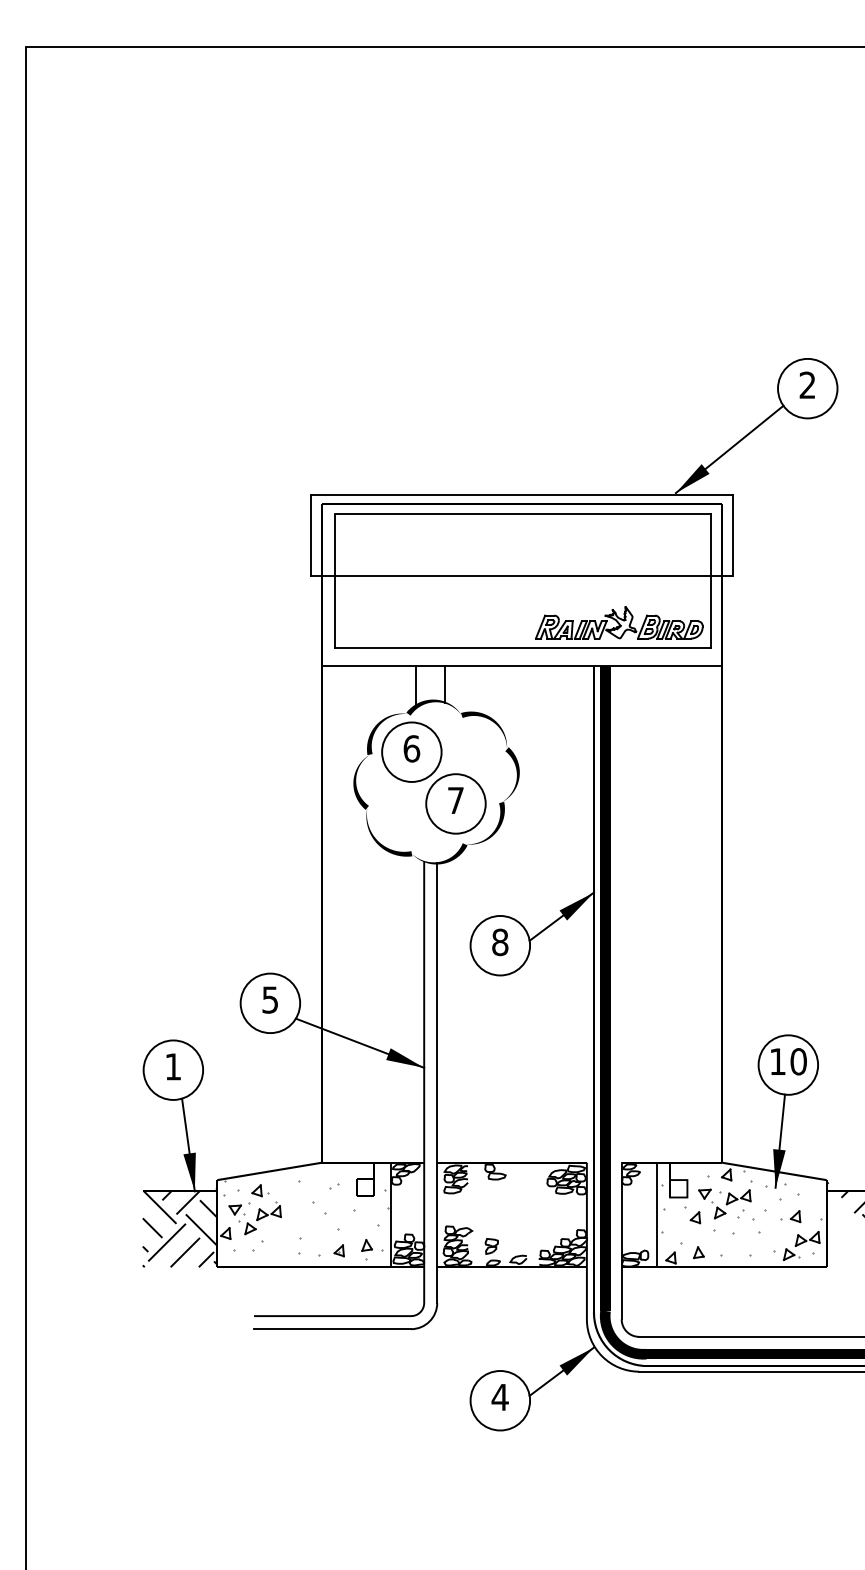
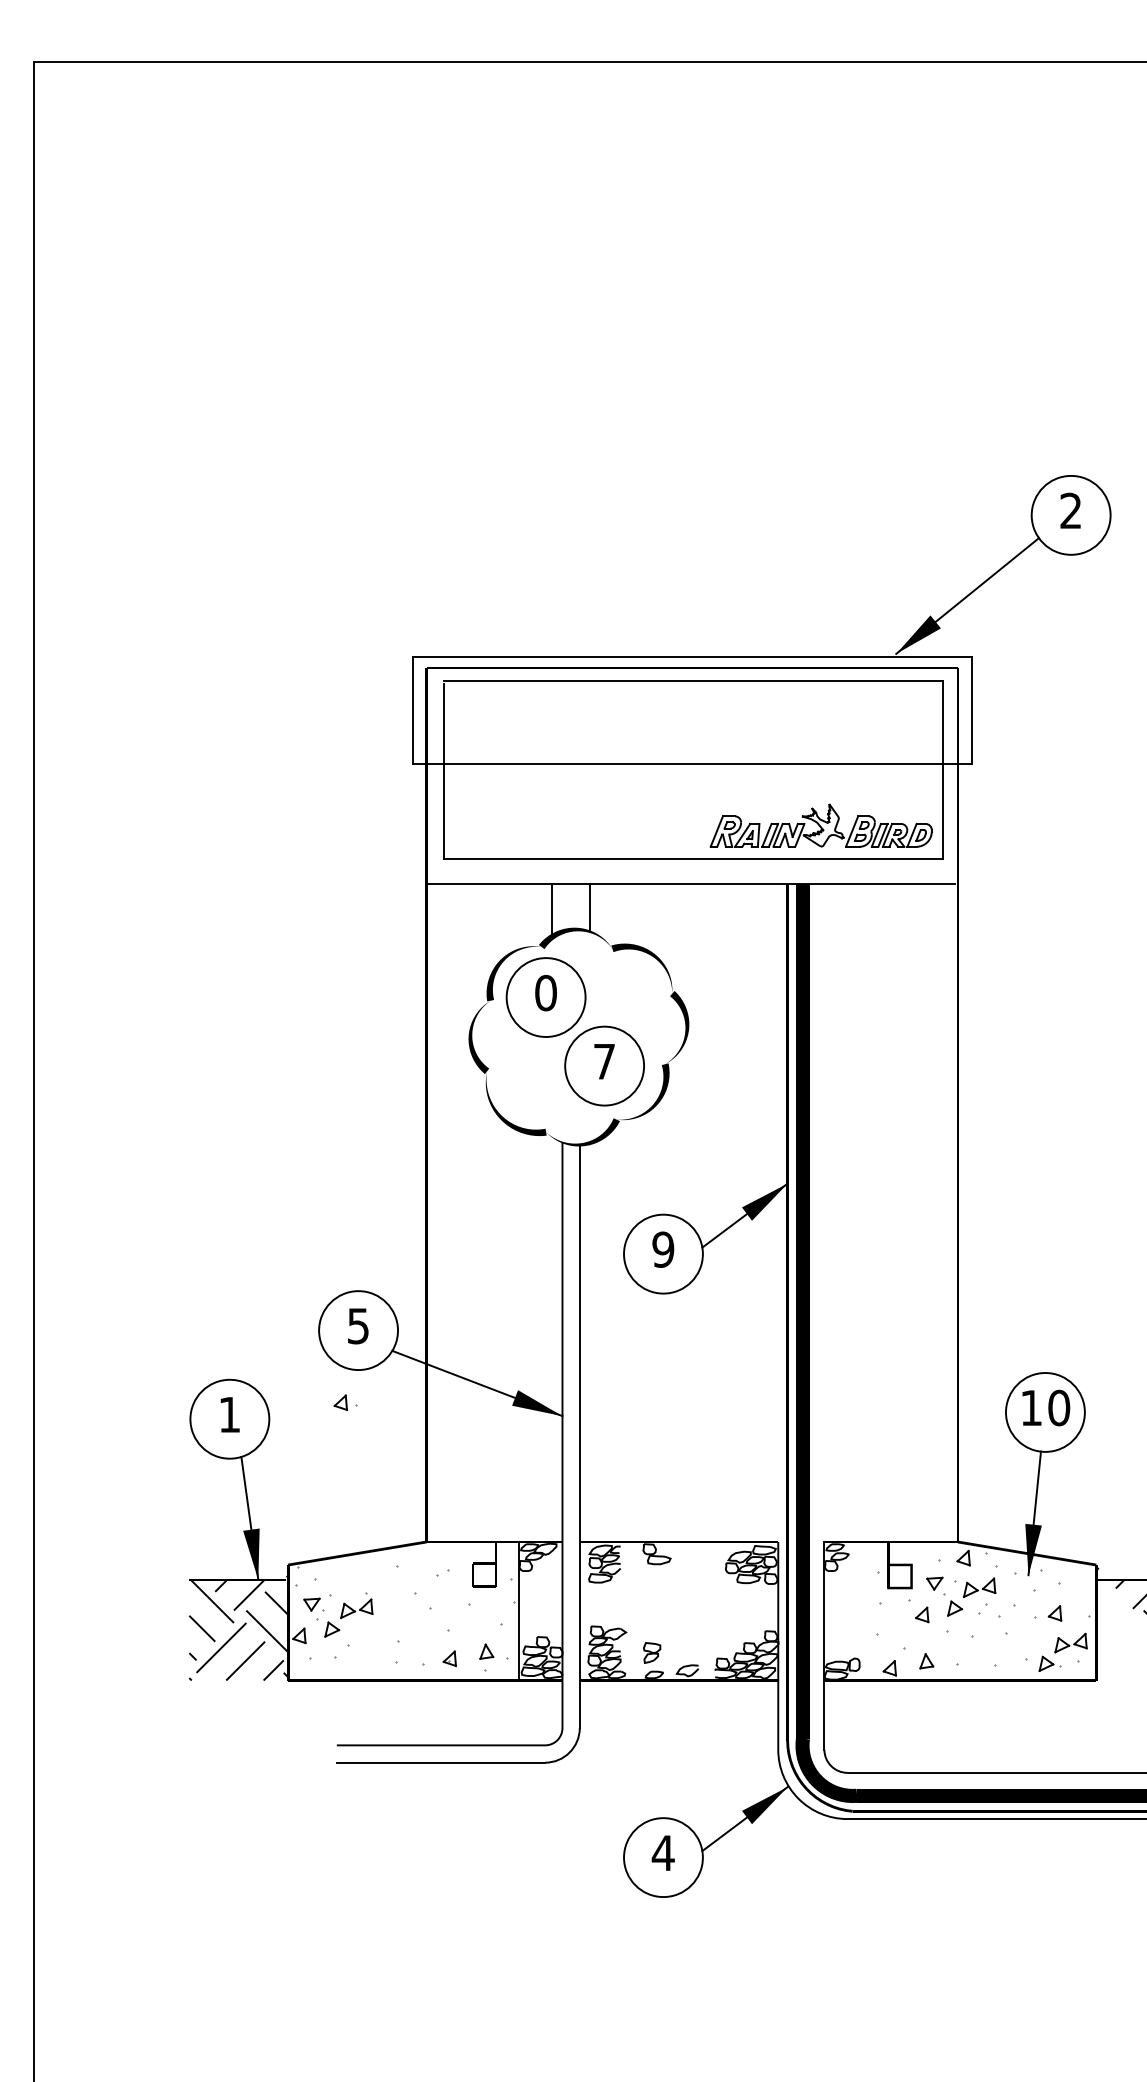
text: (411, 748) -> (545, 992), 6 -> 0
text: (500, 942) -> (663, 1249), 8 -> 9
part: (260, 1190) -> (345, 1402), moved
line: (657, 1214) -> (871, 1610), removed

